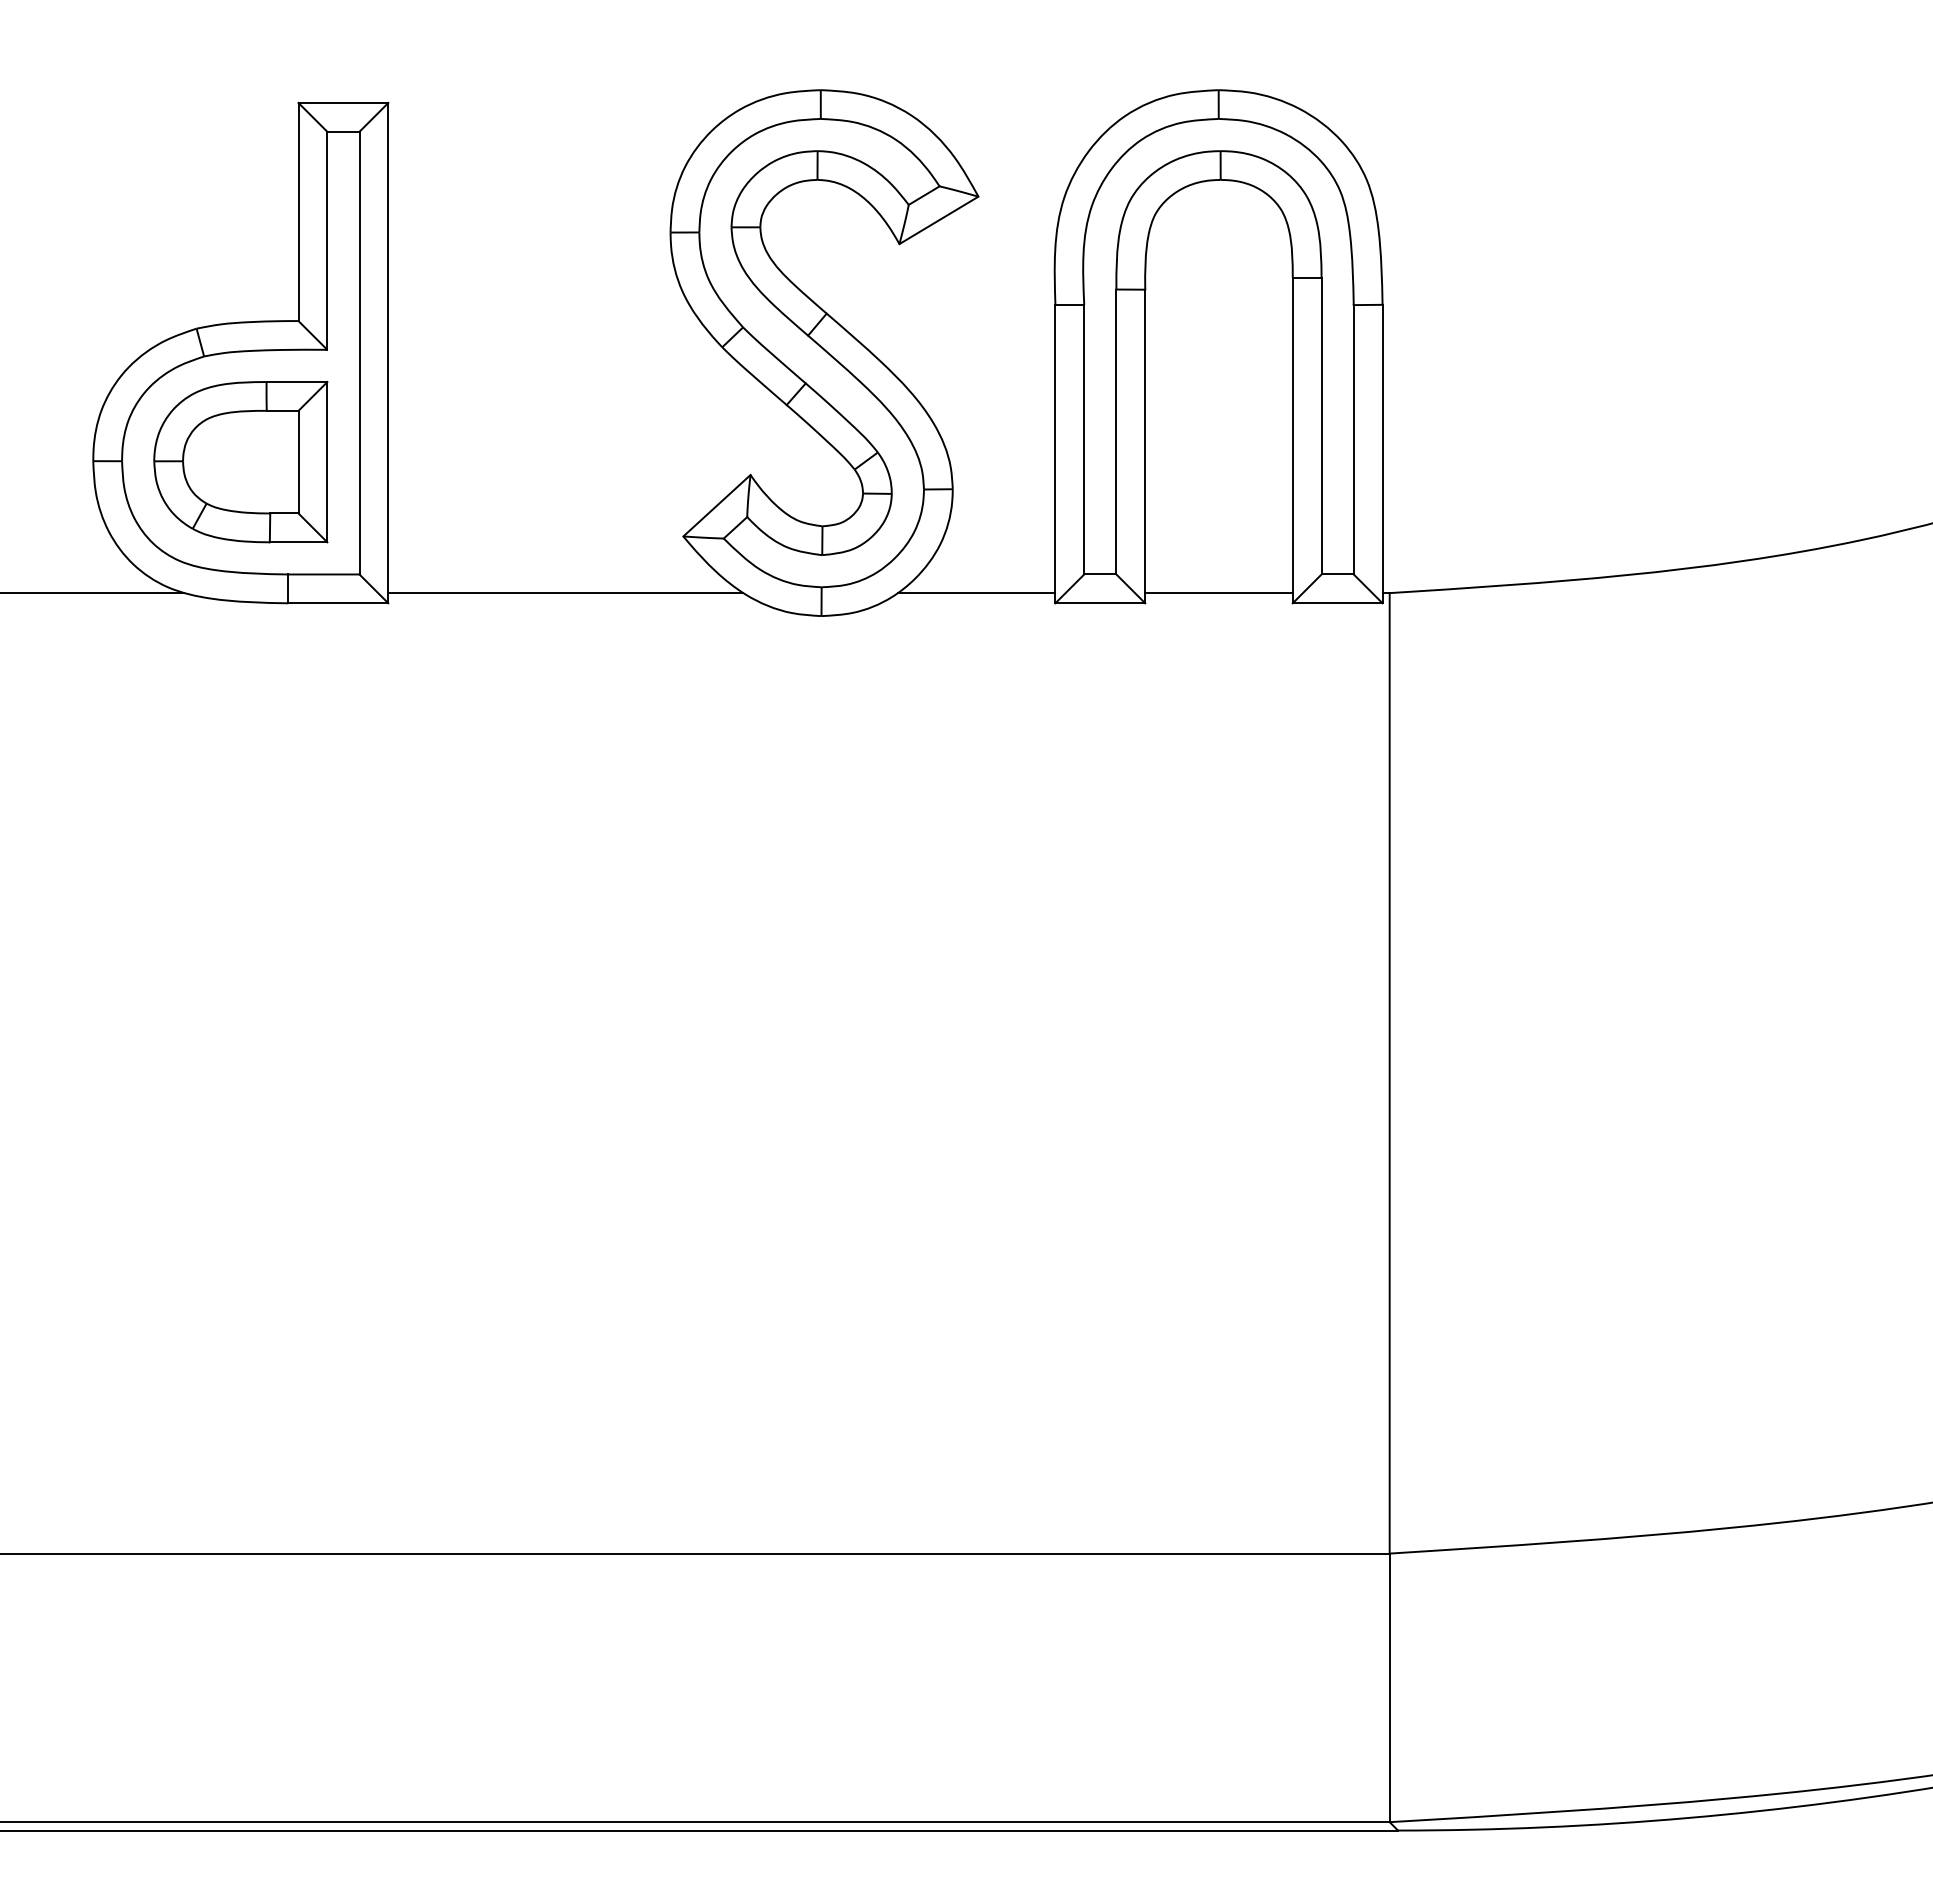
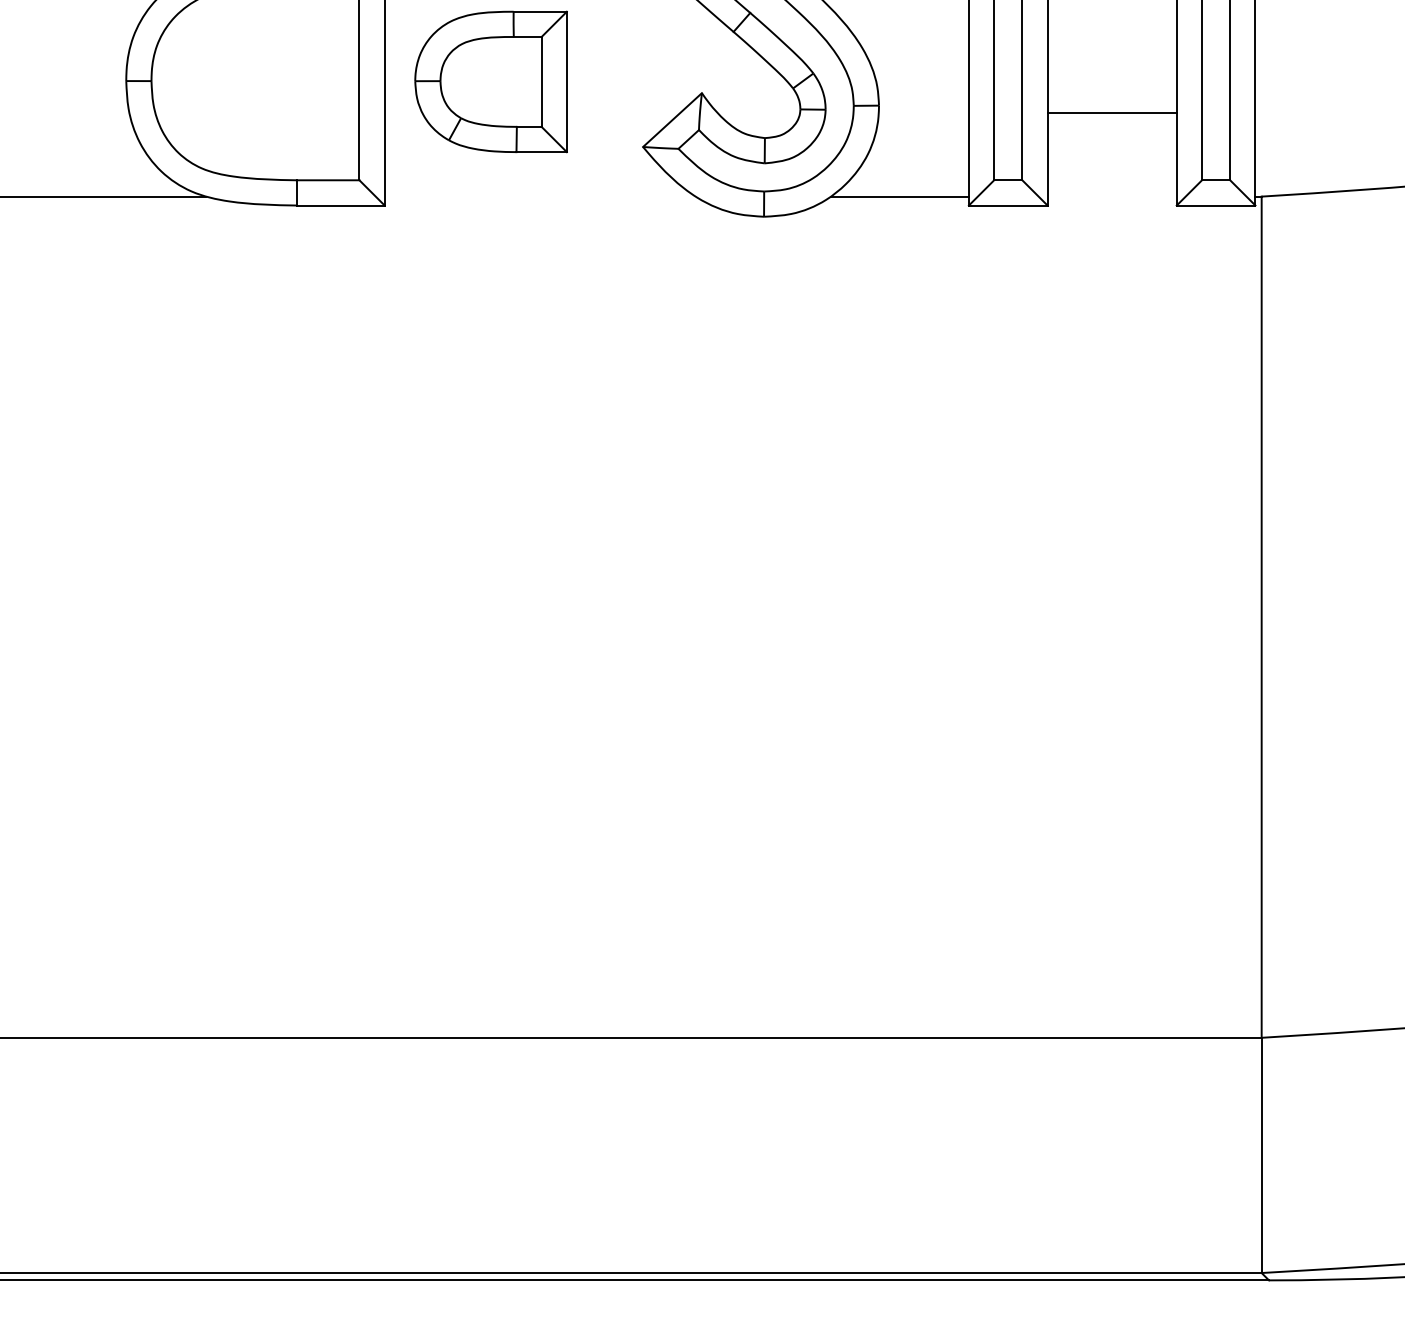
part: (240, 462) -> (490, 82), moved
line: (565, 593) -> (539, 196), removed
line: (1218, 593) -> (1111, 113), moved

